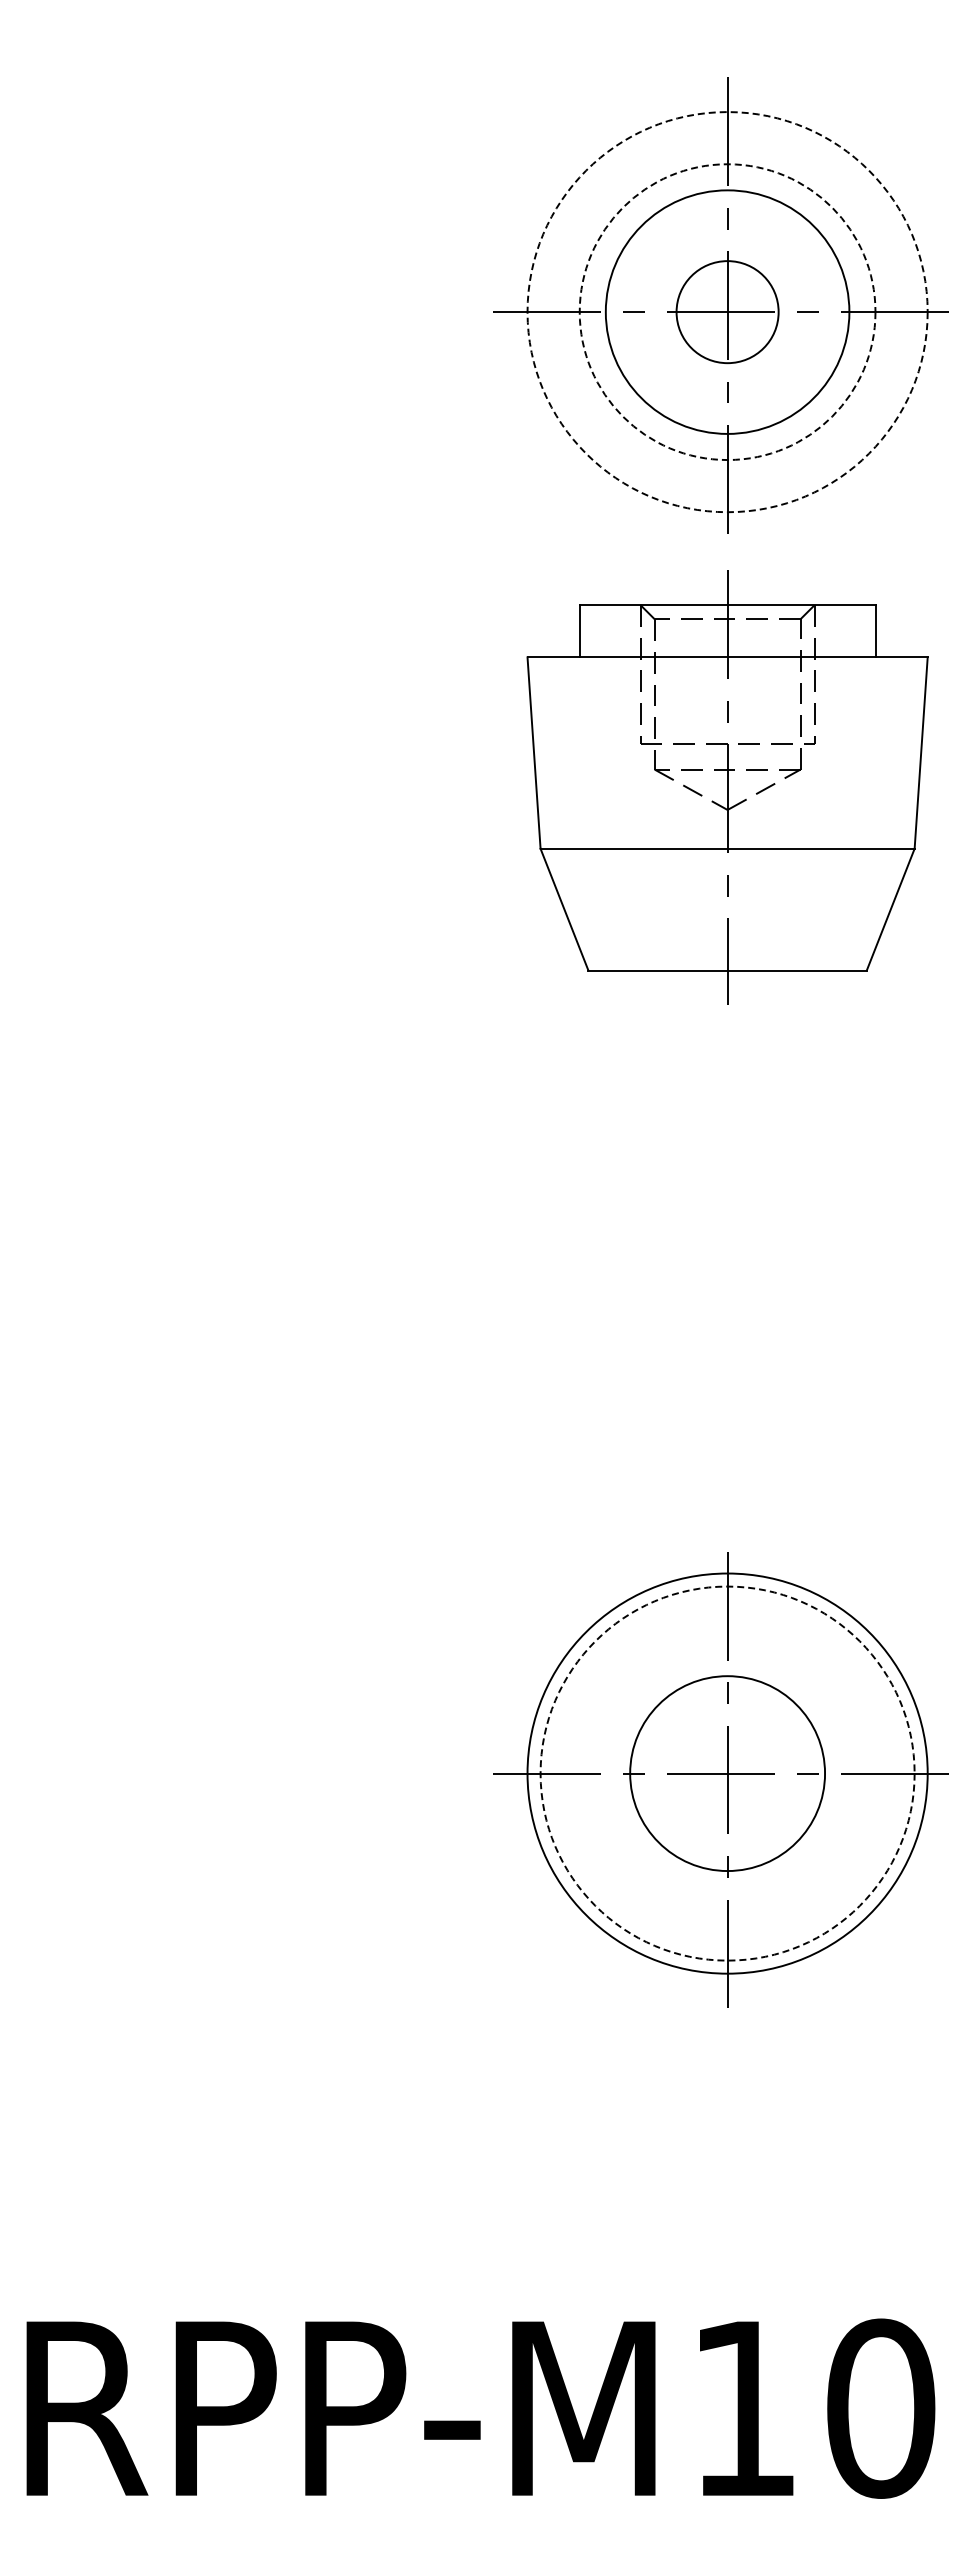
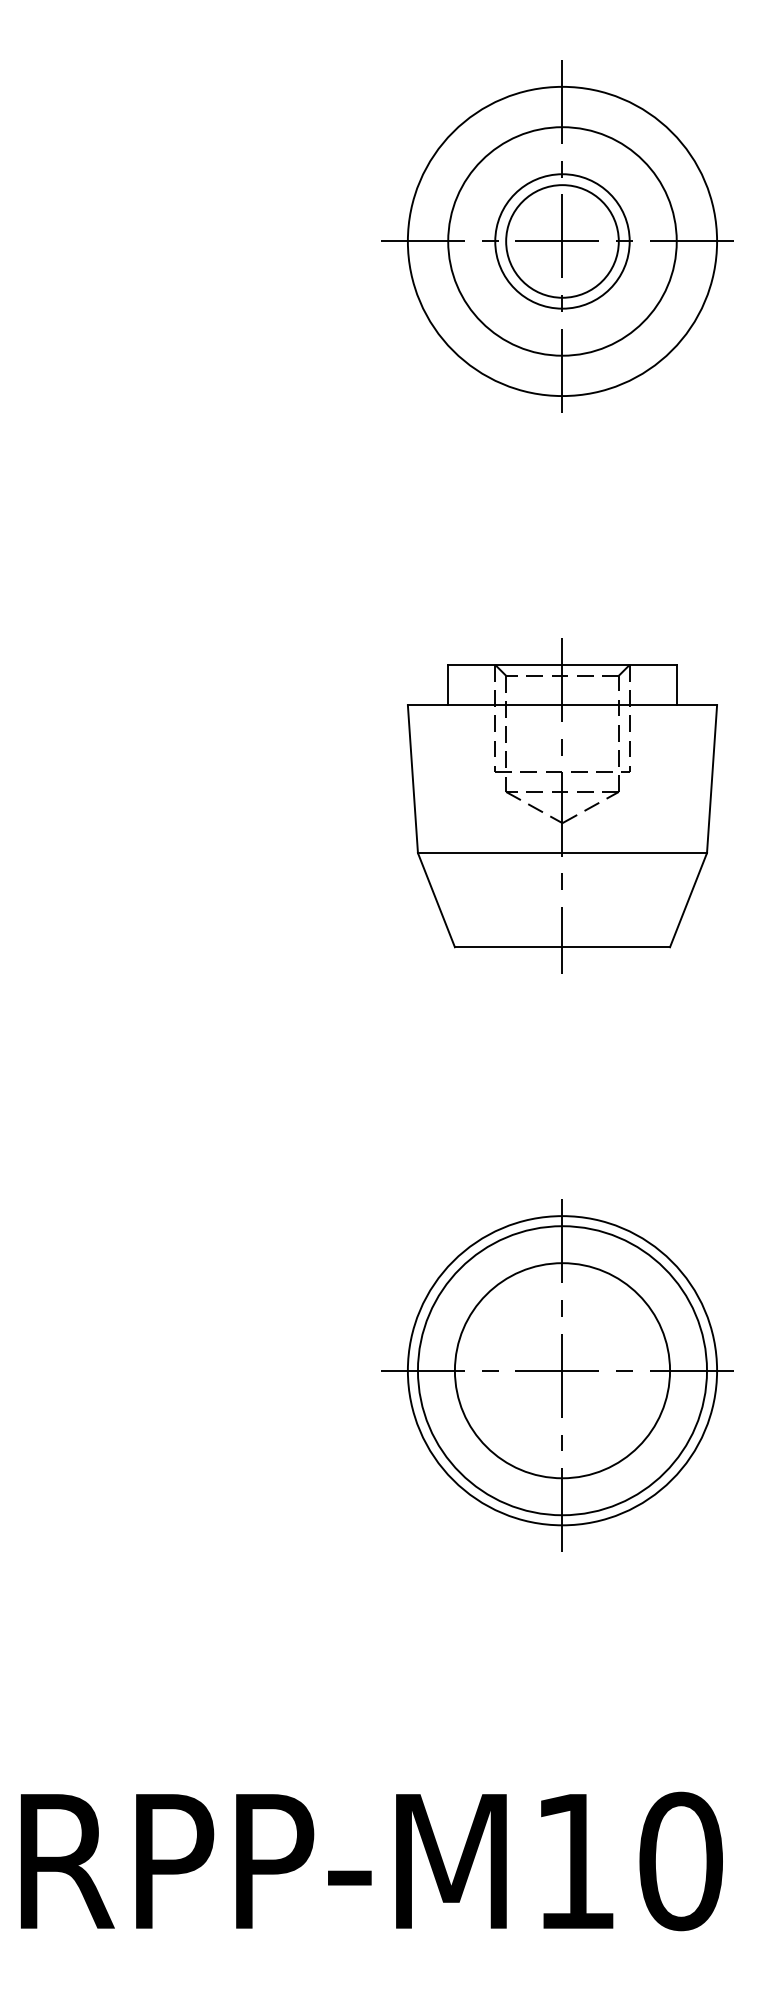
circle: (727, 312) -> (562, 241), dashed -> solid
circle: (727, 312) -> (562, 241), dashed -> solid
circle: (727, 312) -> (562, 241), size x0.71
circle: (727, 312) -> (562, 241), size x1.43
part: (727, 787) -> (562, 805), moved
circle: (727, 1773) -> (562, 1370), dashed -> solid
circle: (727, 1773) -> (562, 1370), size x1.43

